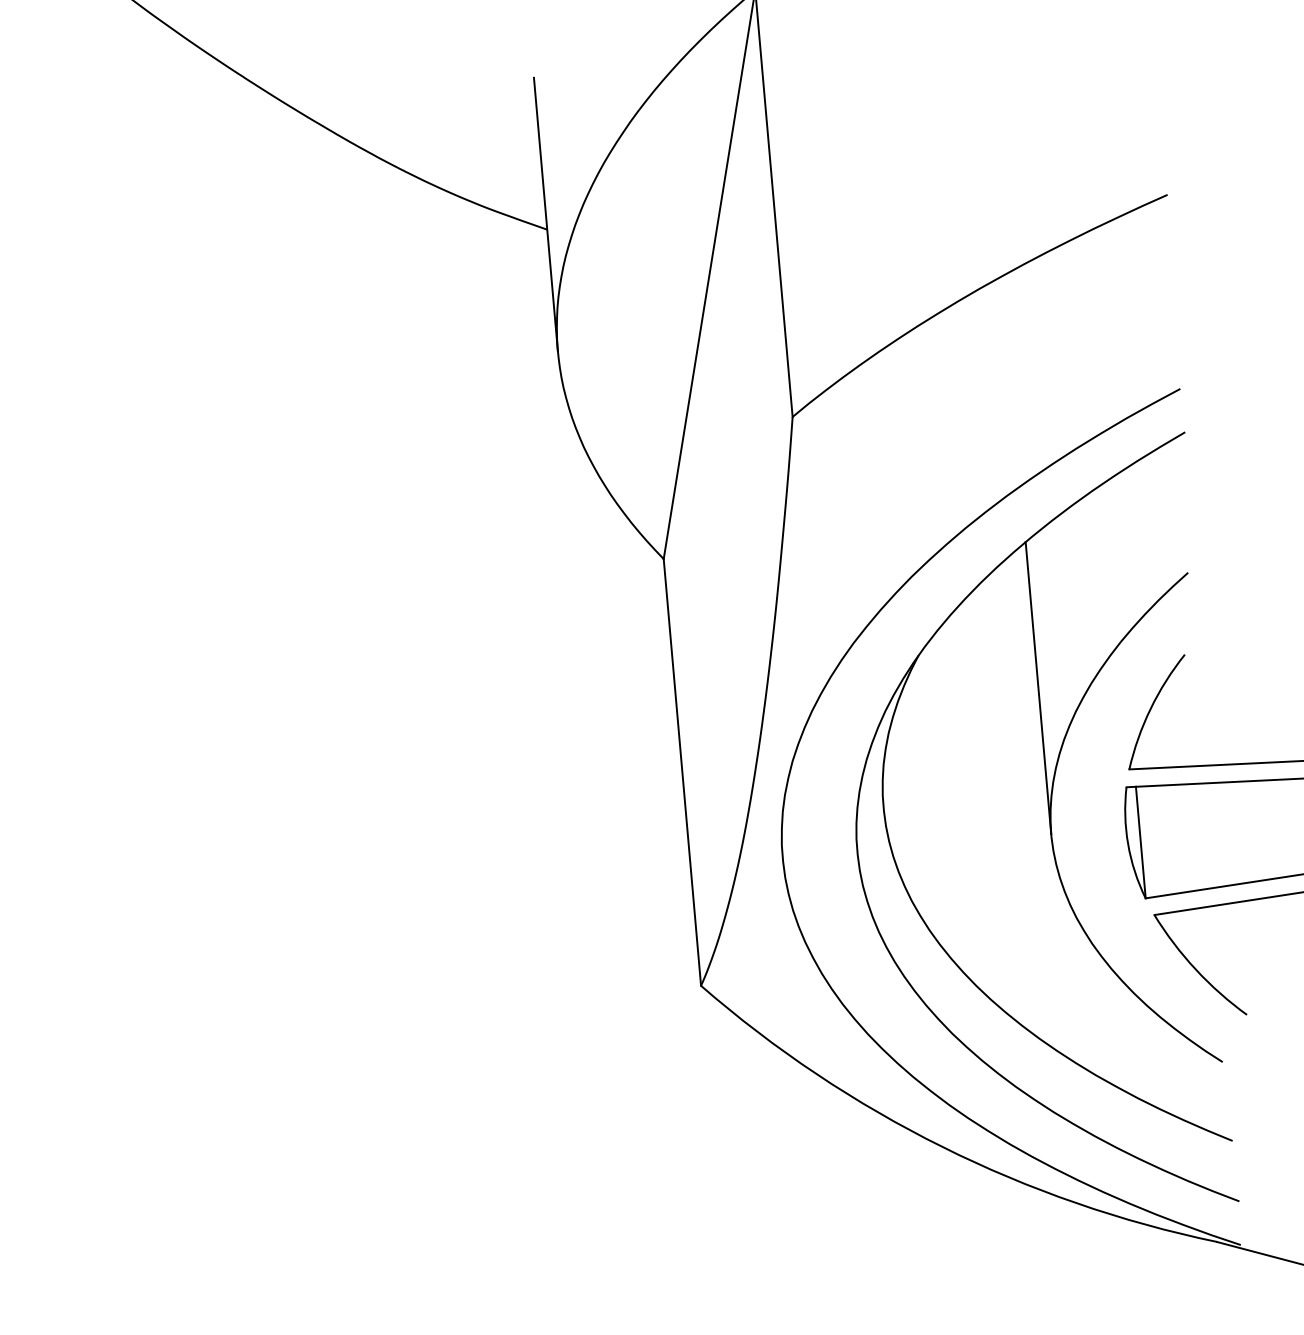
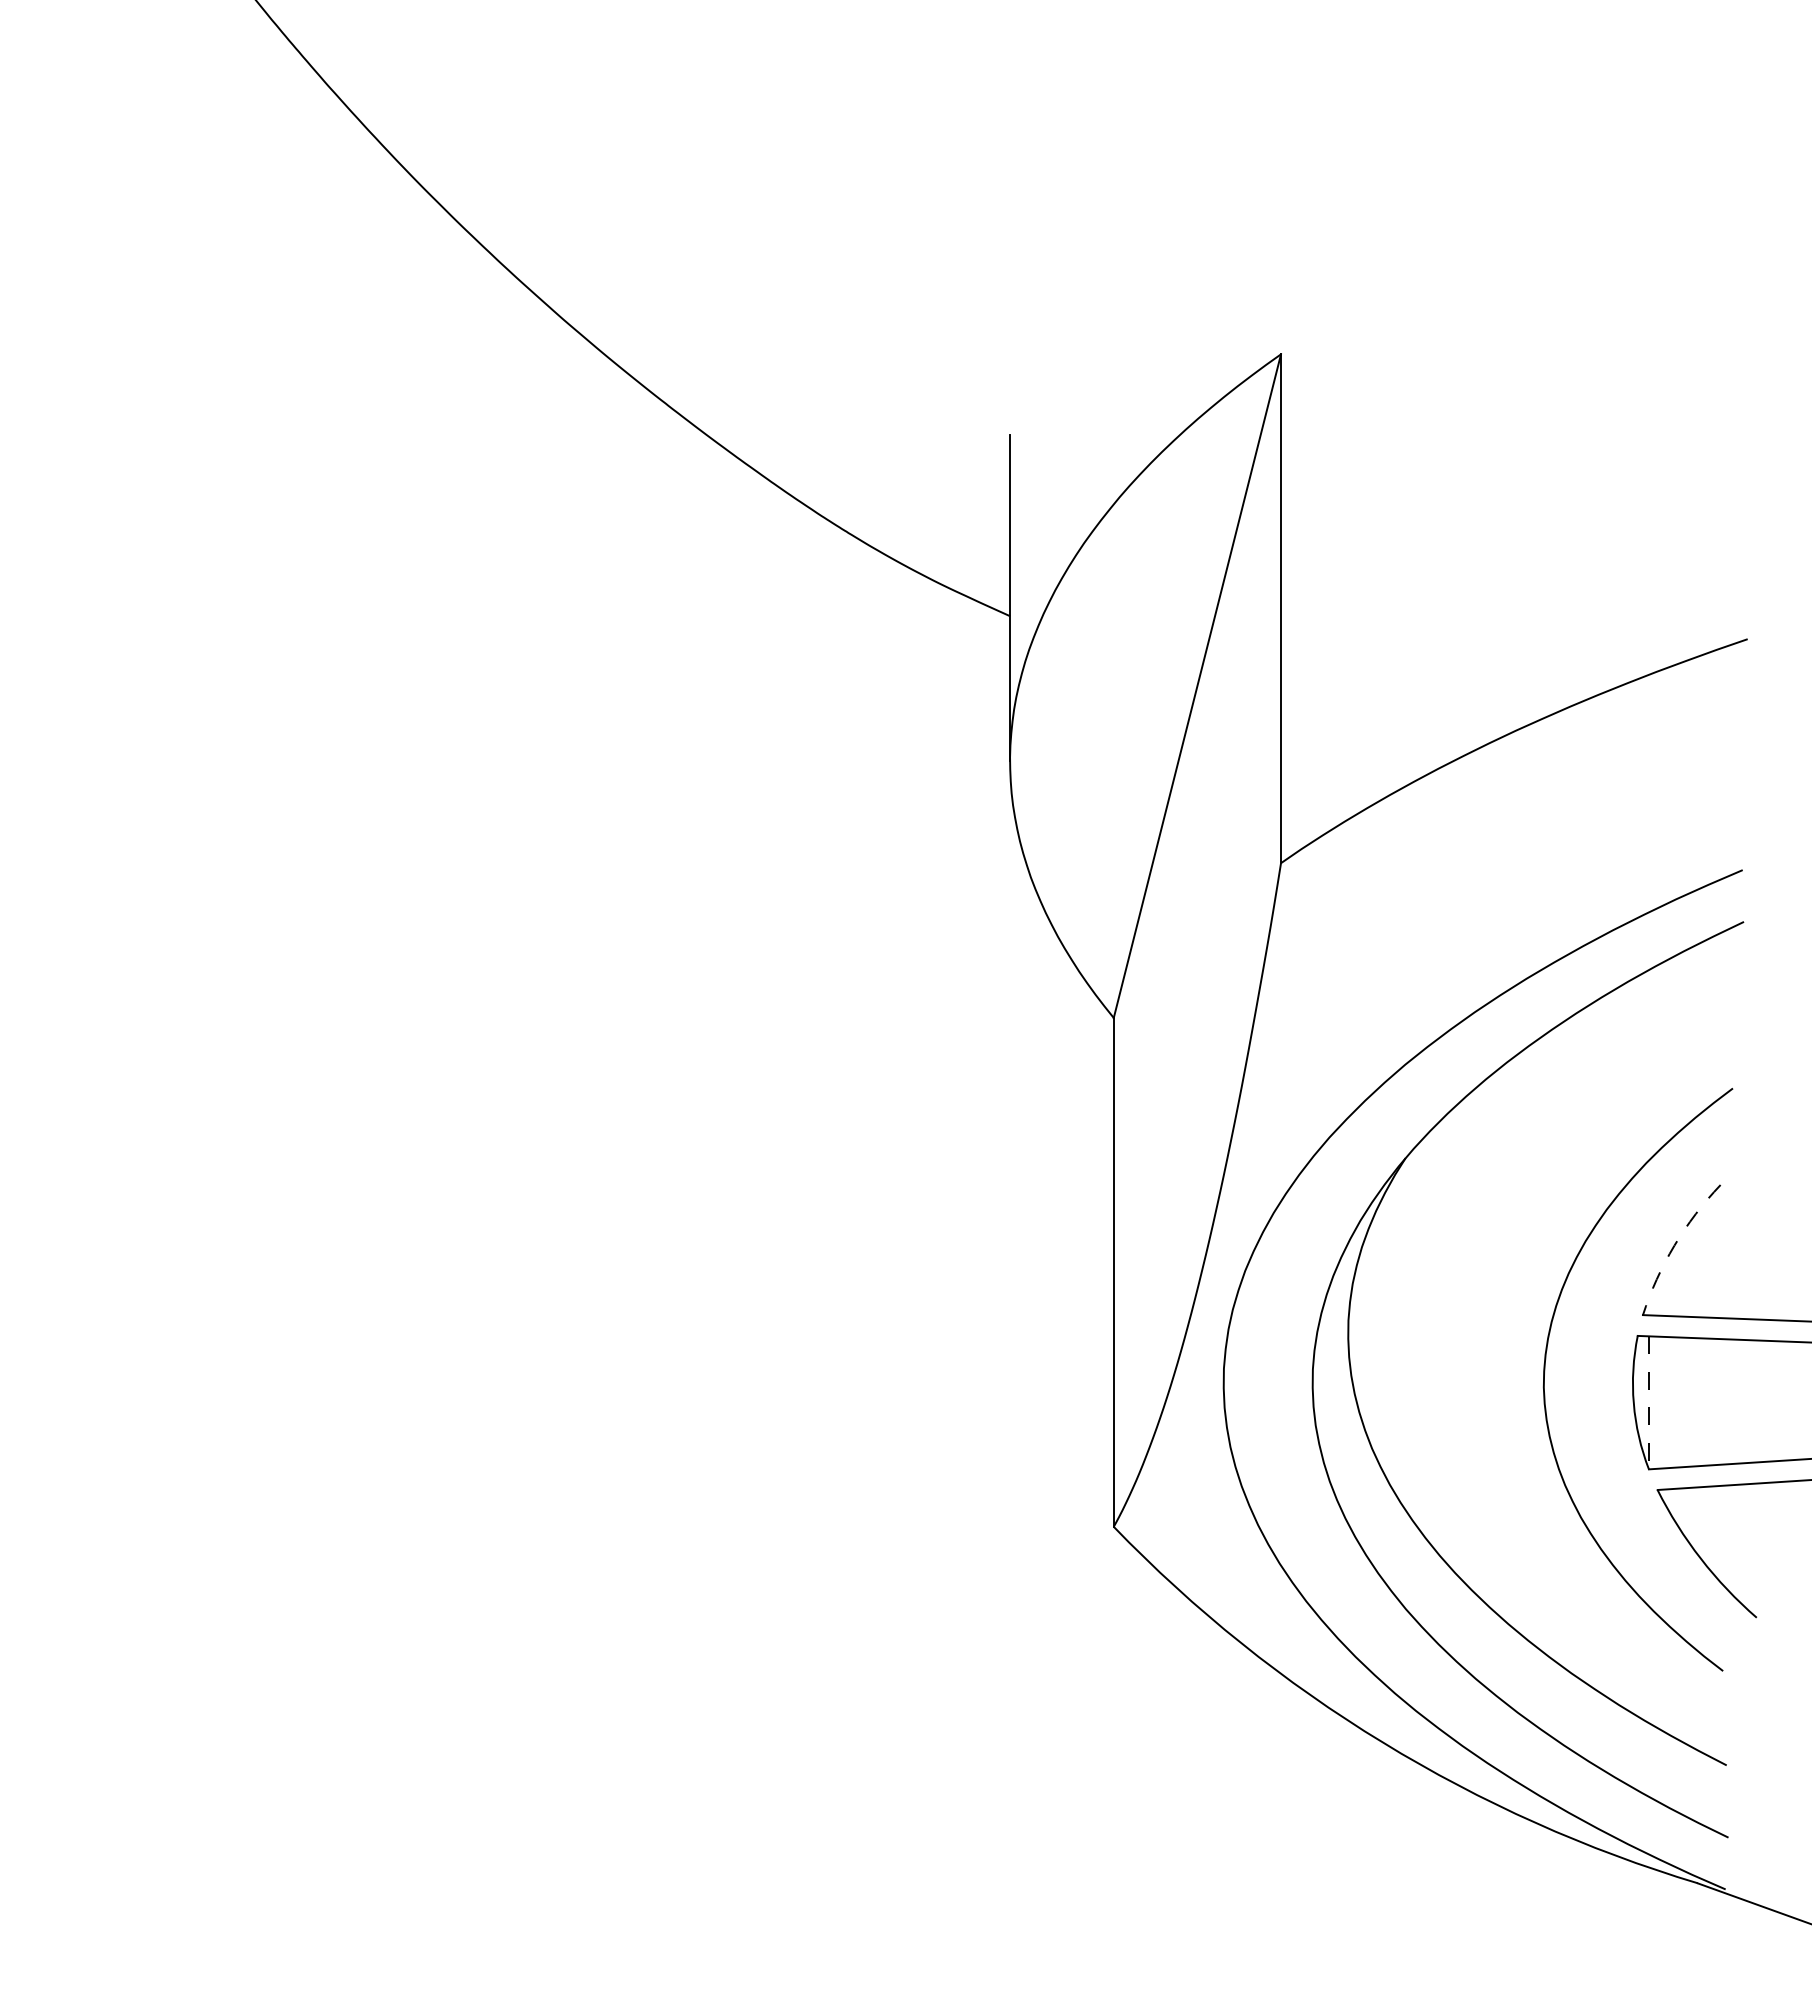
line: (1038, 688) -> (1543, 1209), removed
arc: (1150, 708) -> (1674, 1245), solid -> dashed
line: (1140, 842) -> (1648, 1402), solid -> dashed

